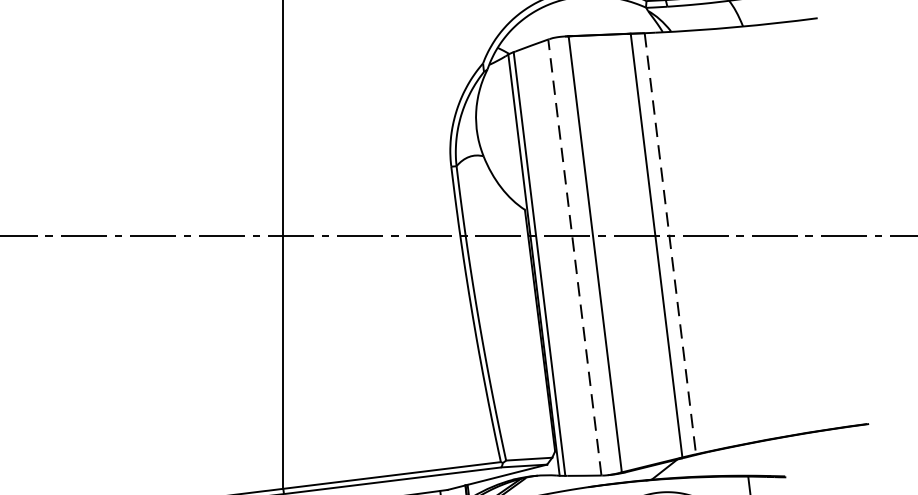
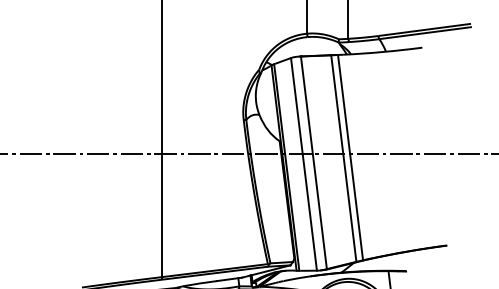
line: (670, 245) -> (350, 158), dashed -> solid
line: (573, 255) -> (303, 163), dashed -> solid

